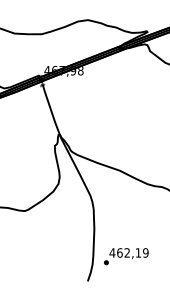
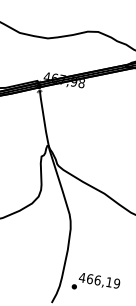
text: (127, 252) -> (98, 279), 462,19 -> 466,19

